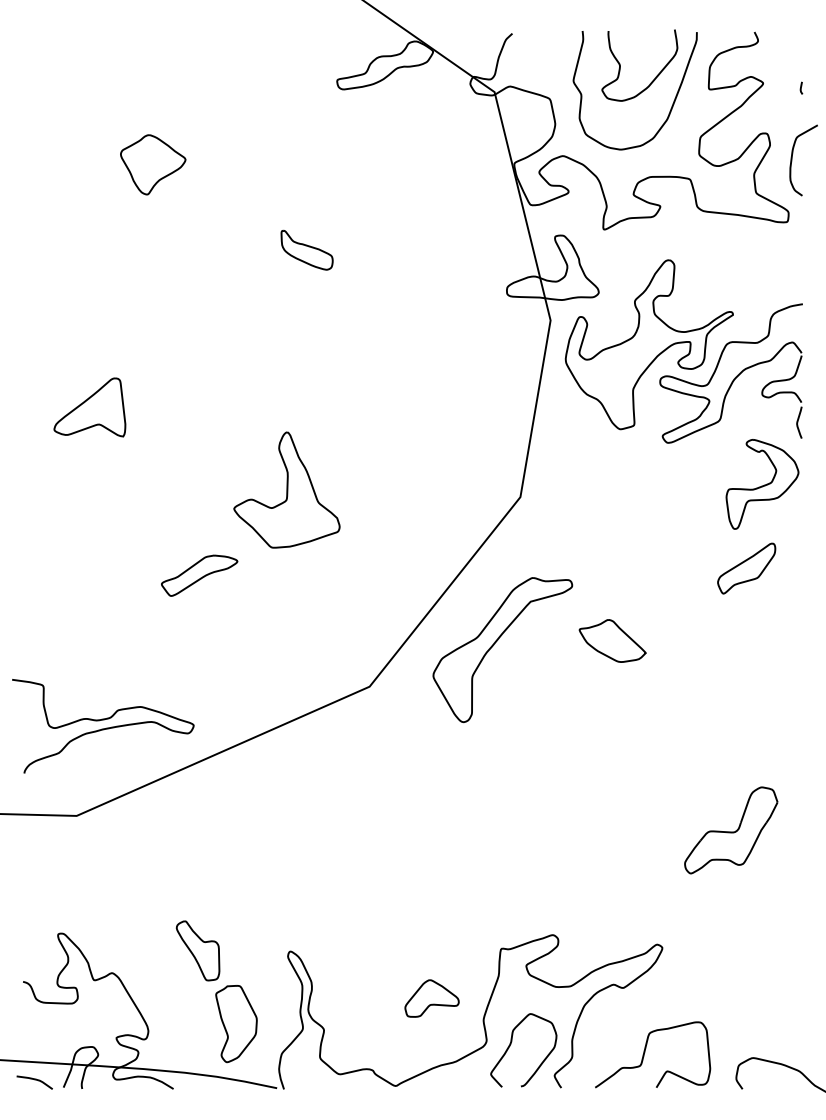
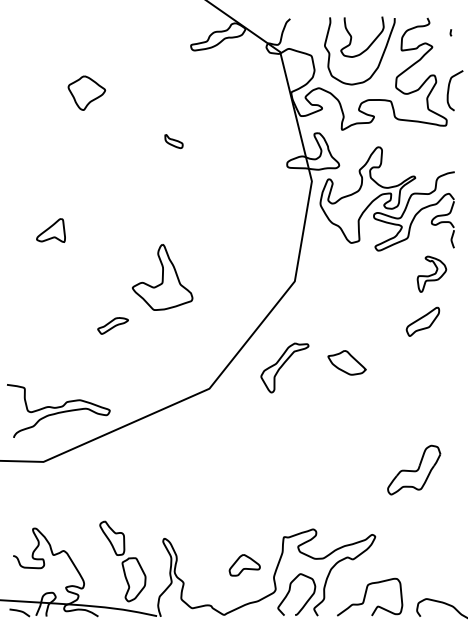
line: (800, 87) -> (450, 32), moved
part: (306, 250) -> (173, 141), size x0.6
part: (88, 407) -> (50, 230), size x0.7
part: (761, 484) -> (431, 274), size x0.7
part: (198, 575) -> (112, 325), size x0.7
part: (502, 649) -> (284, 367), size x0.6

